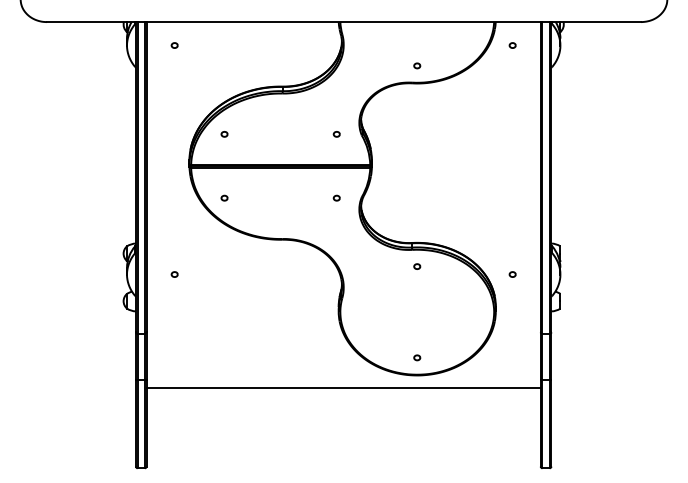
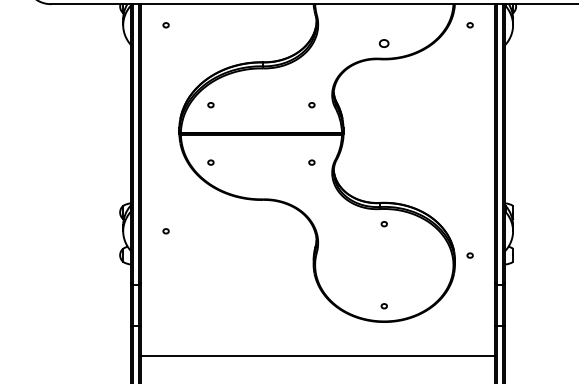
part: (417, 65) -> (384, 43), size x1.6
part: (512, 274) -> (469, 255), moved
line: (343, 388) -> (317, 356), moved

